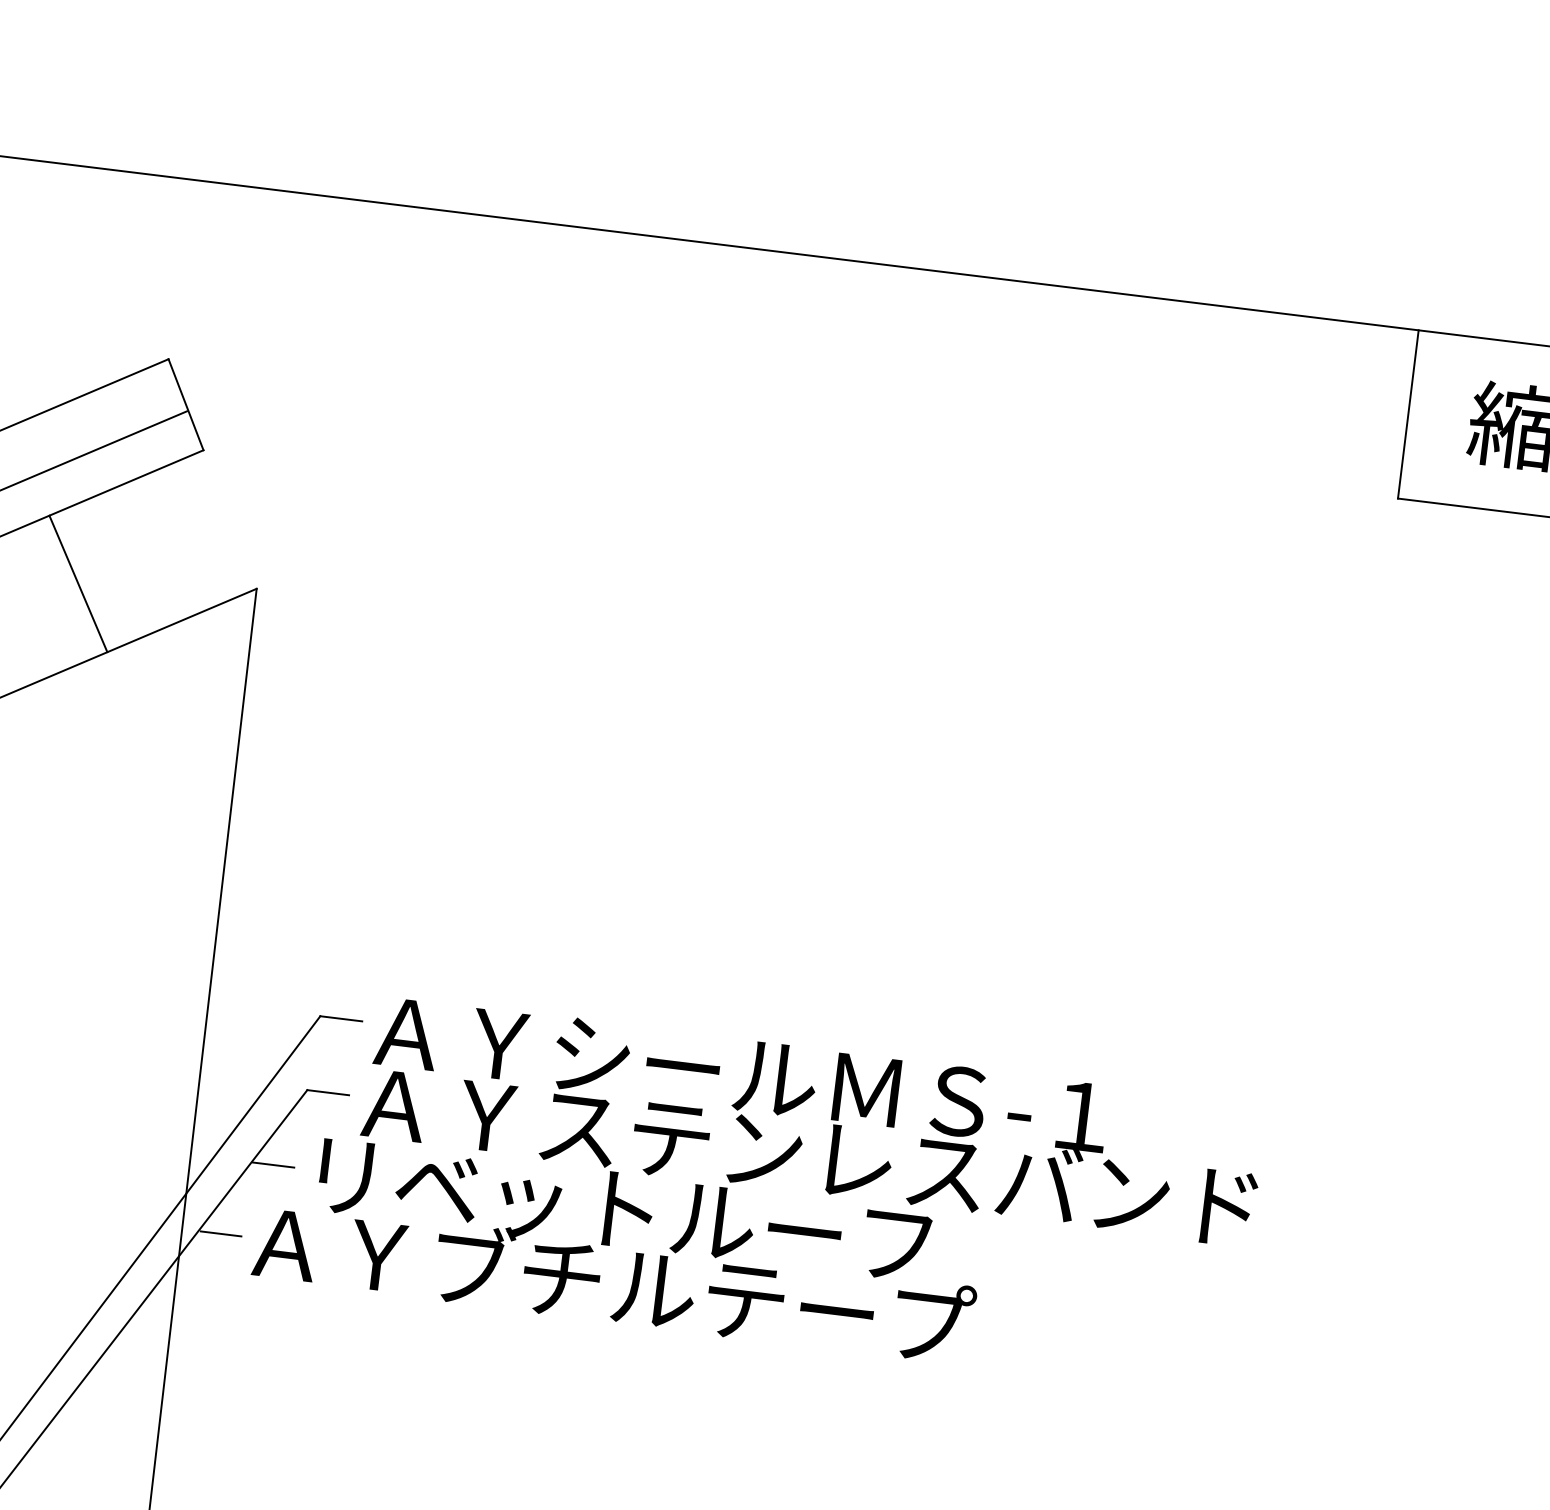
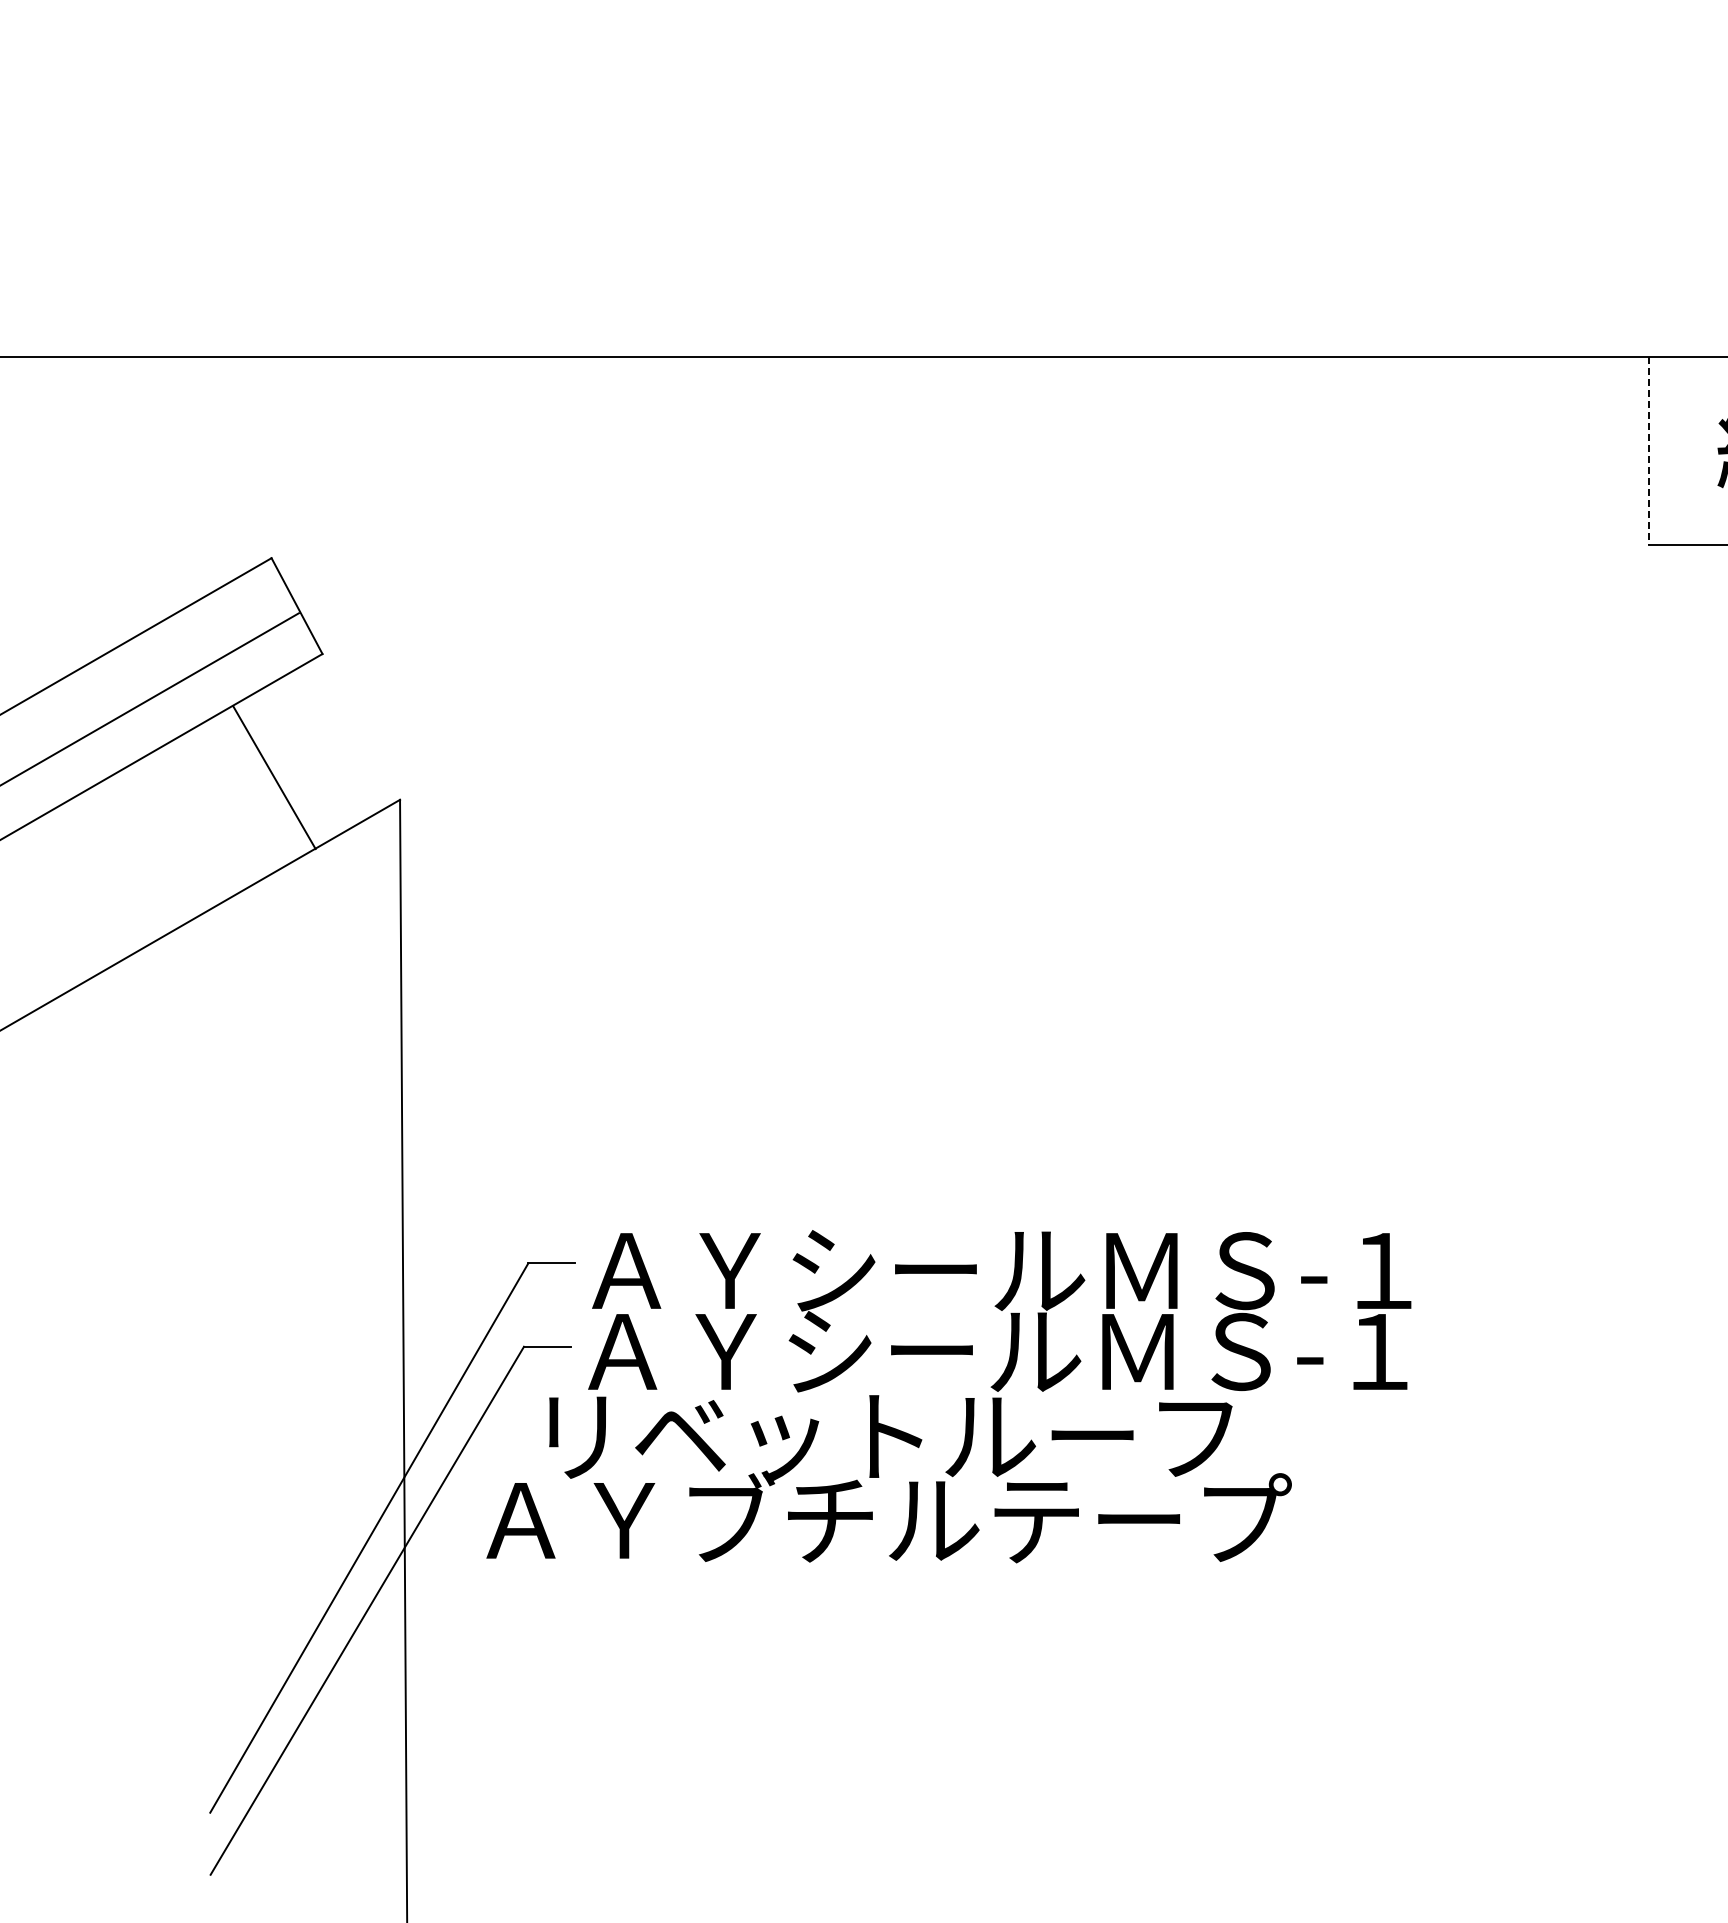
line: (1408, 414) -> (1648, 451), solid -> dashed
line: (78, 583) -> (274, 777), moved
line: (273, 1165) -> (496, 1434), removed
text: (898, 1167) -> (1187, 1351), ＡＹステンレスバンド -> ＡＹシールＭＳ-１
line: (220, 1234) -> (447, 1517), removed

